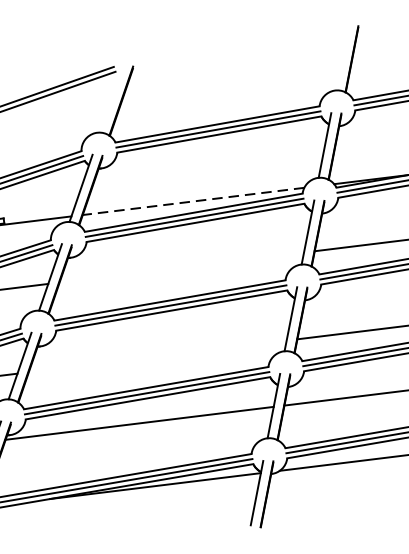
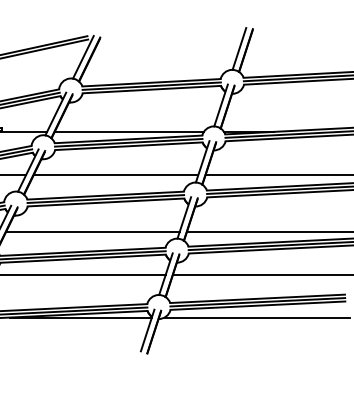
line: (341, 57) -> (239, 48), added
line: (111, 99) -> (83, 57), added
line: (193, 200) -> (129, 131), dashed -> solid
line: (180, 267) -> (115, 174), added
line: (156, 356) -> (92, 231), added

